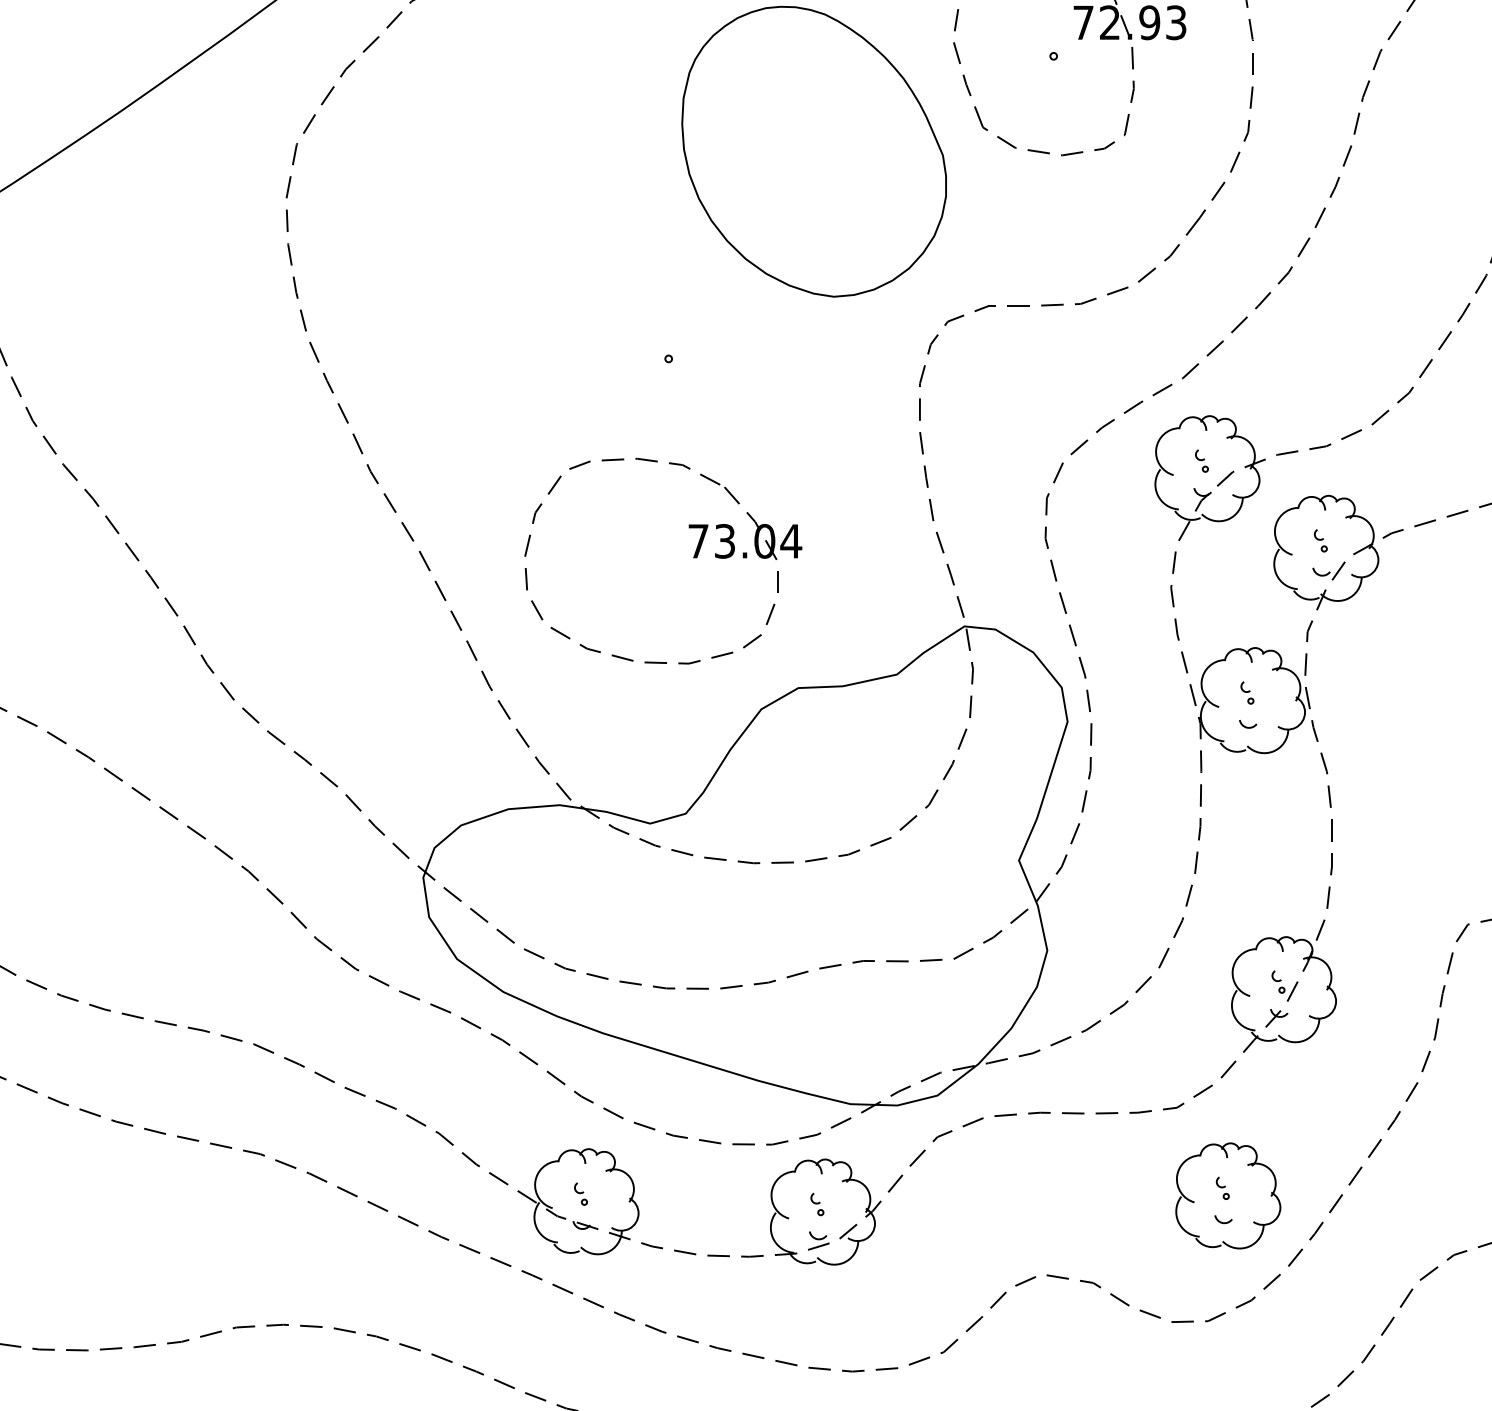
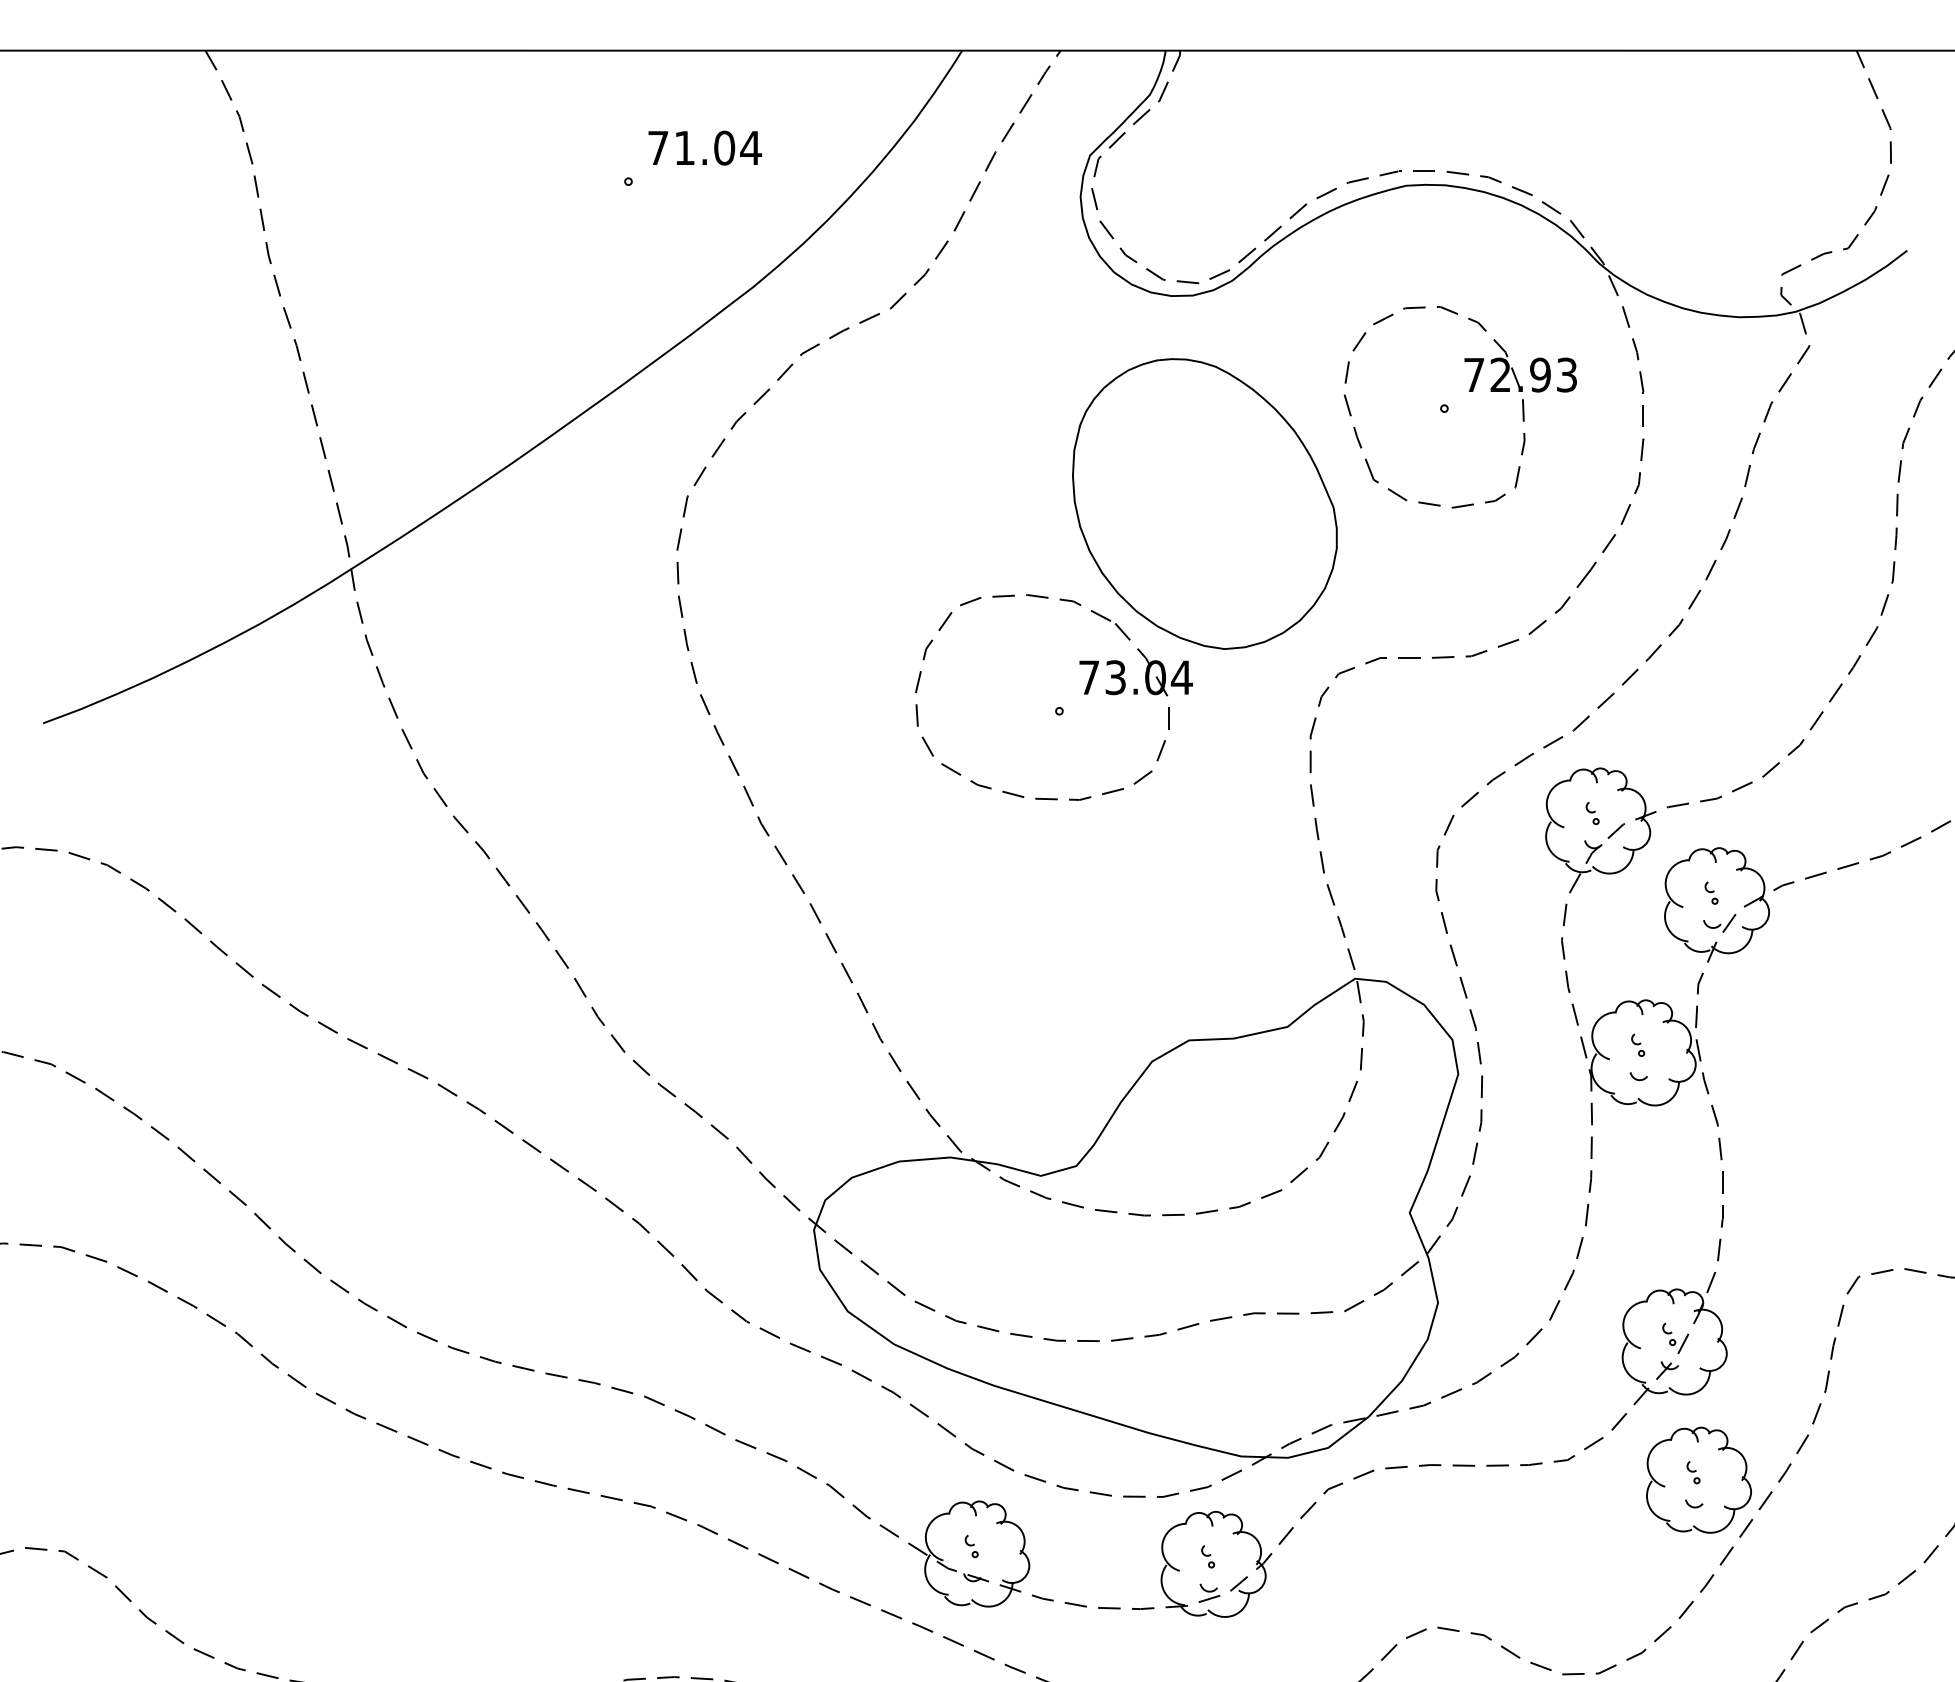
part: (693, 558) -> (1084, 694), moved
part: (1227, 1195) -> (1698, 1479), moved

